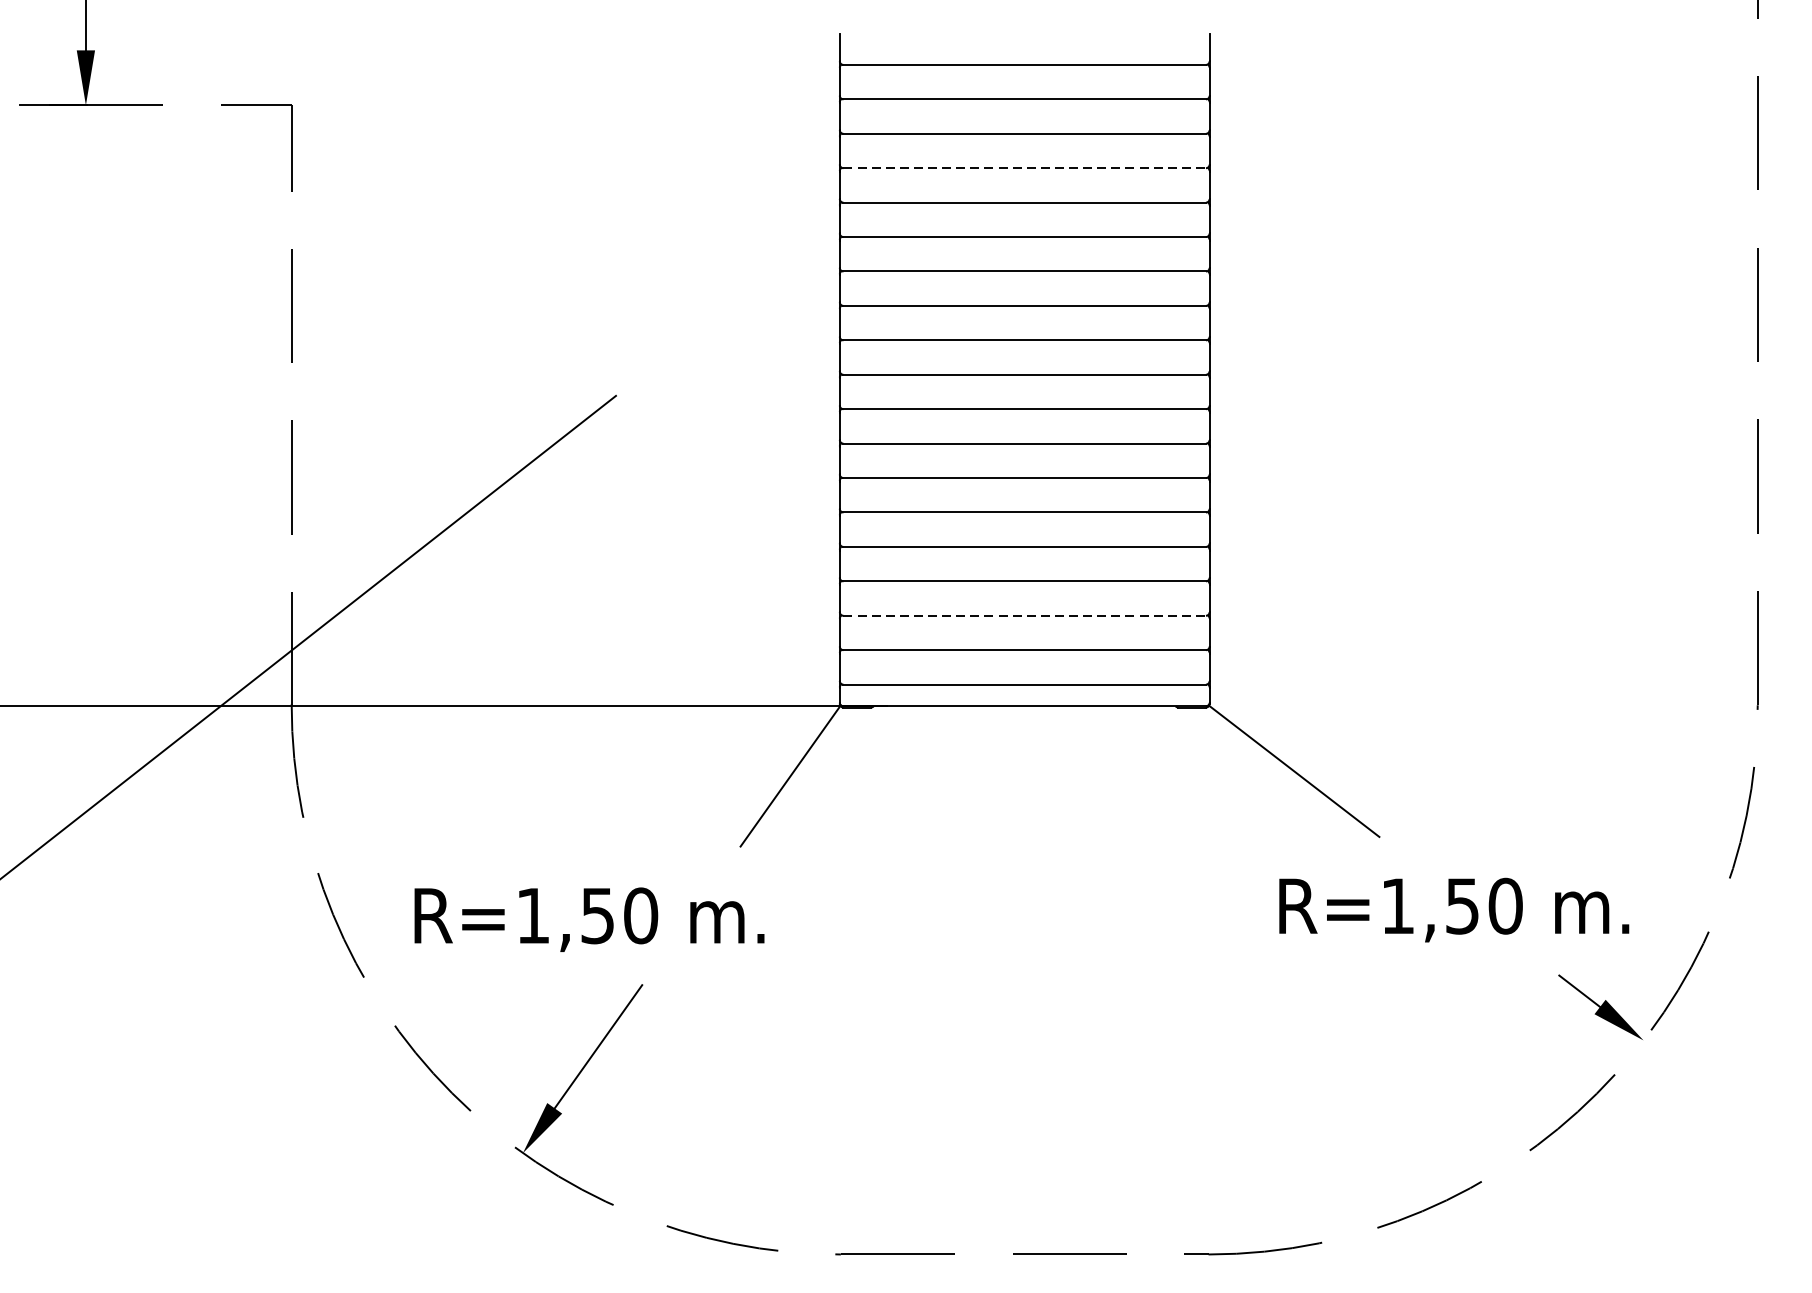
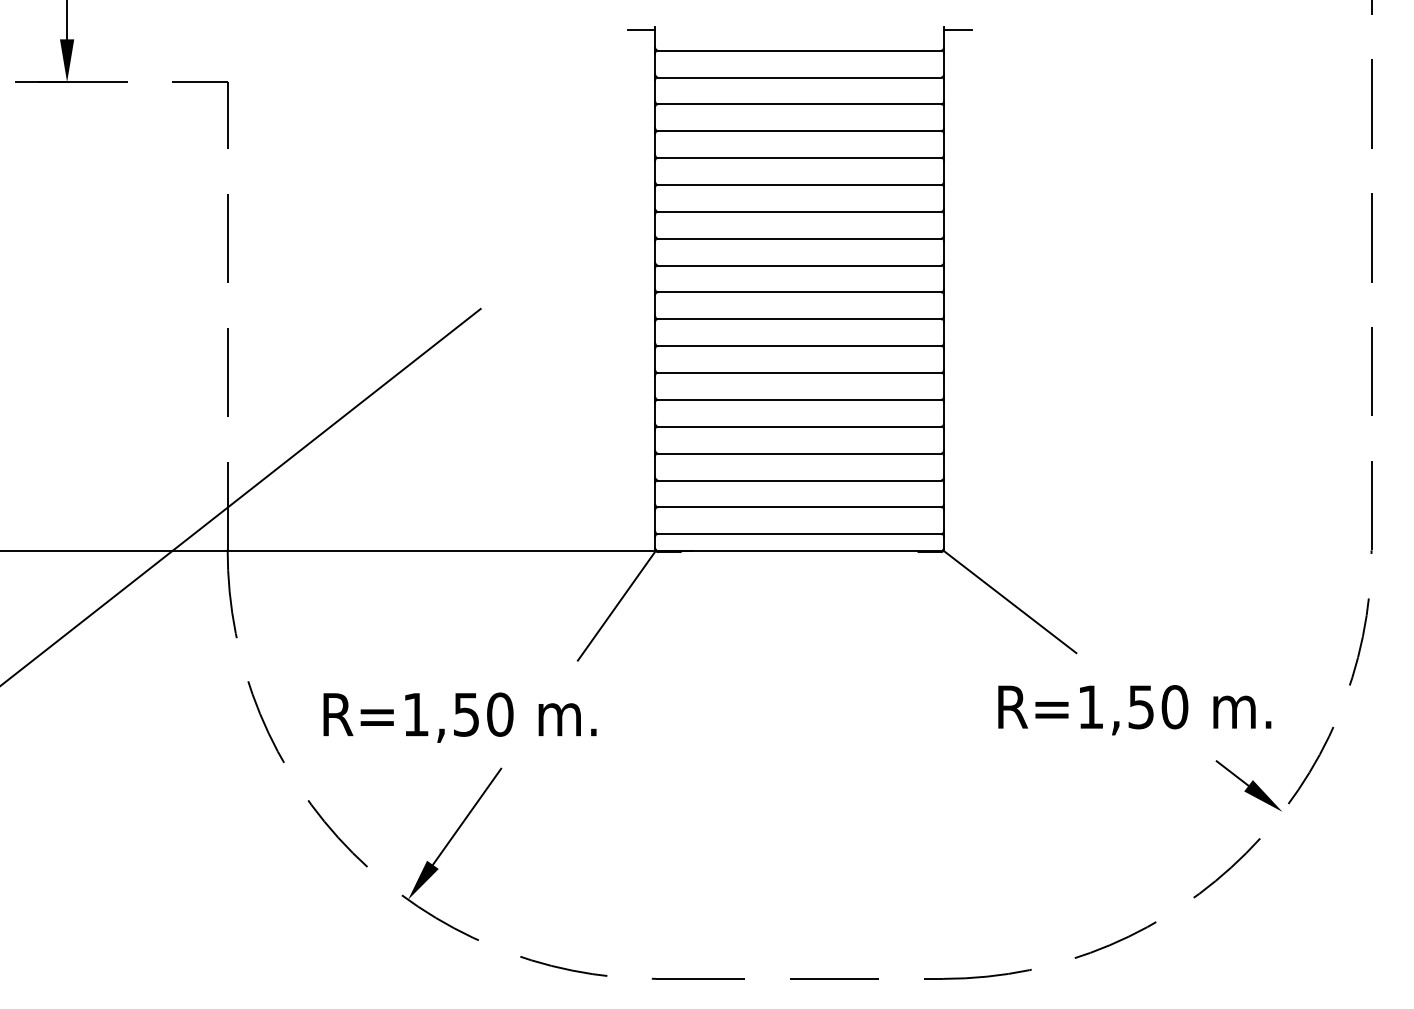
line: (822, 39) -> (641, 30), added
line: (1227, 39) -> (957, 30), added
line: (1025, 168) -> (800, 131), dashed -> solid
line: (1025, 615) -> (800, 480), dashed -> solid

